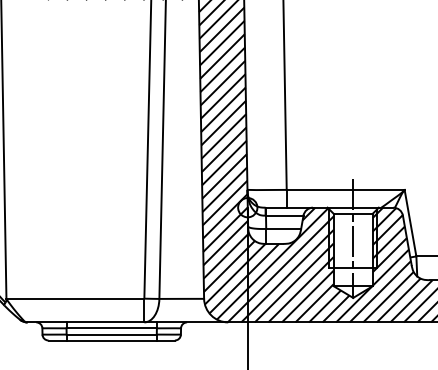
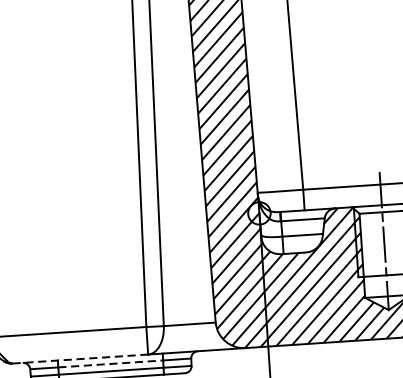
line: (86, 322) -> (81, 359), solid -> dashed
line: (112, 328) -> (111, 364), solid -> dashed

